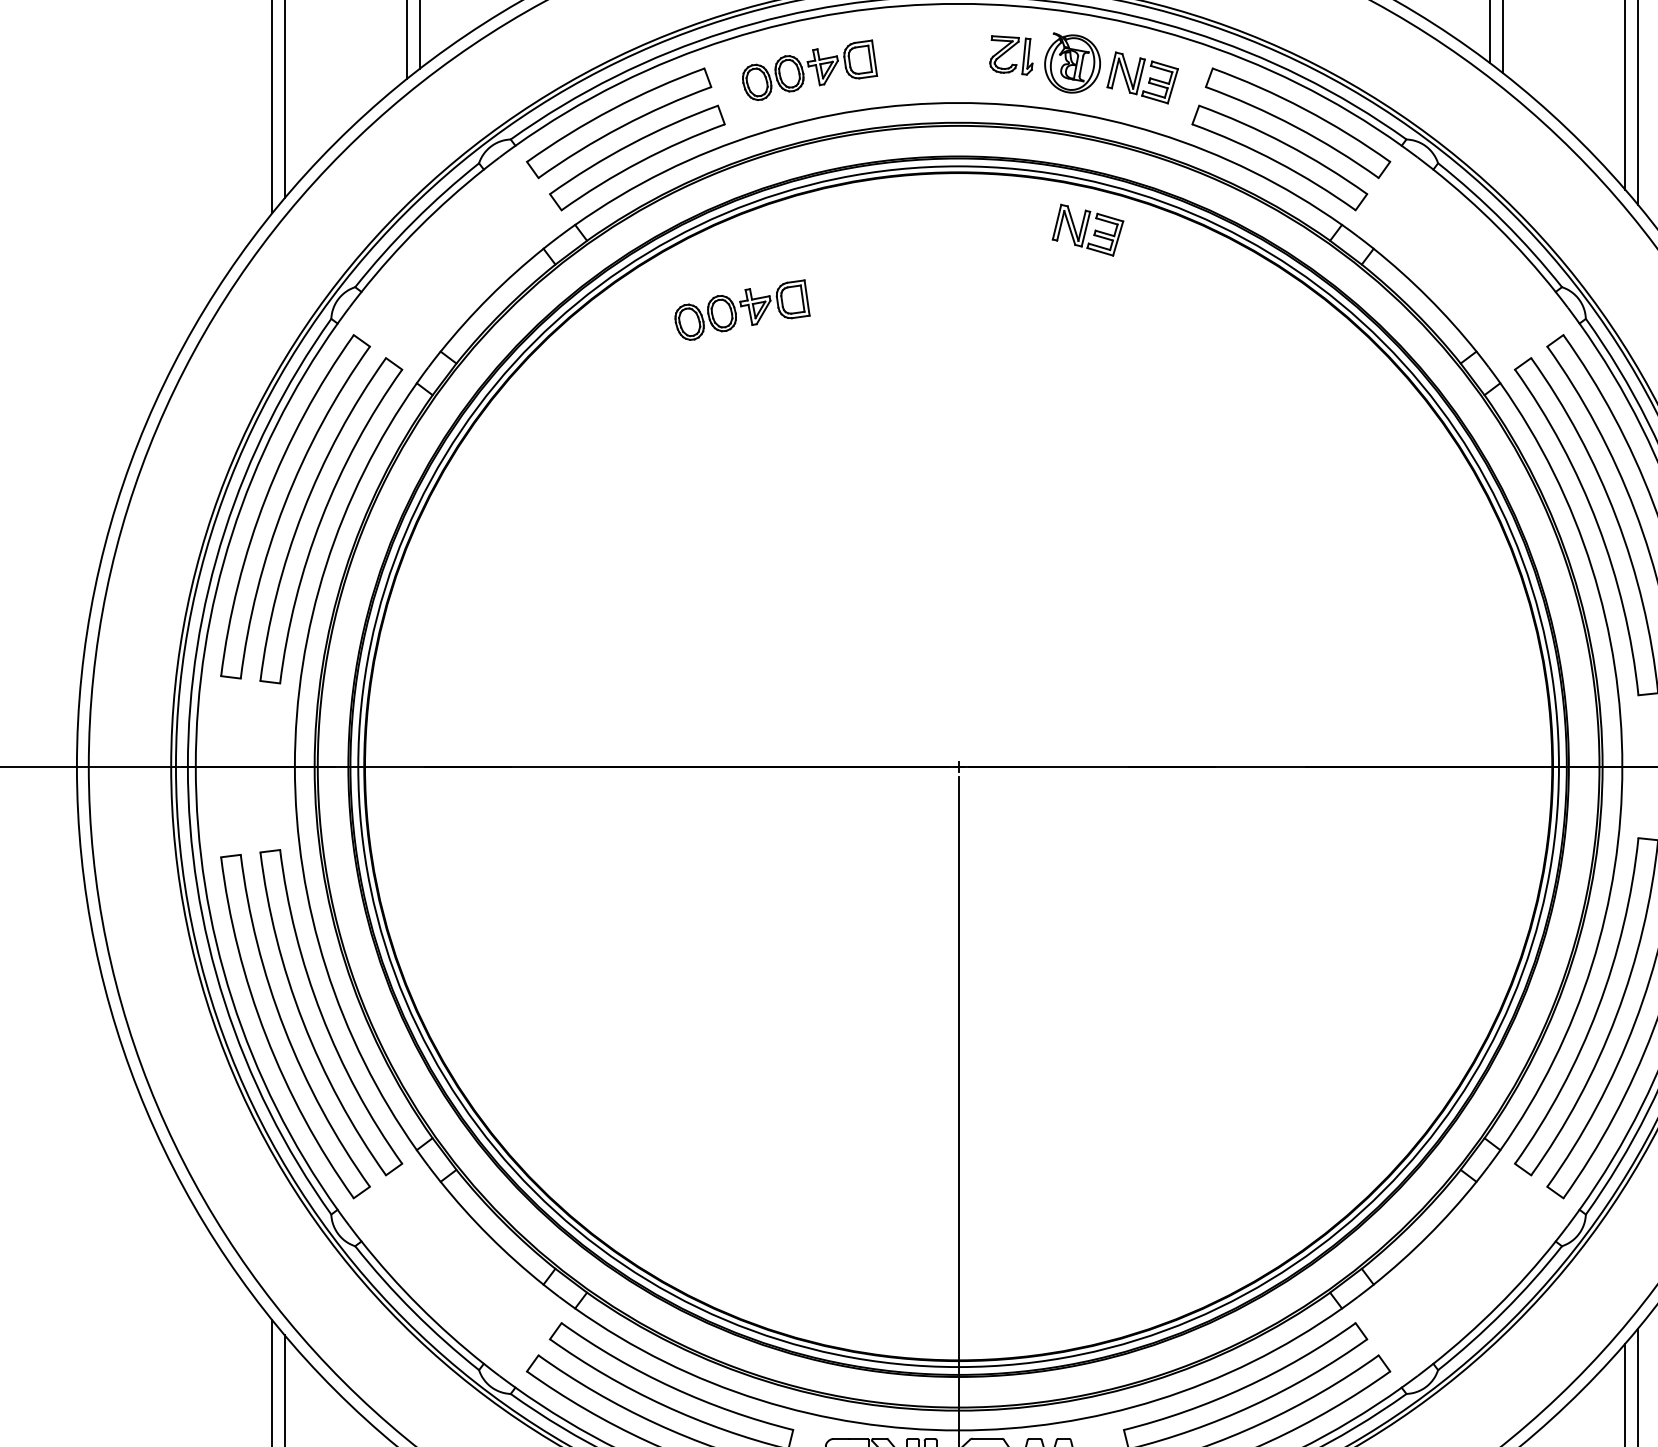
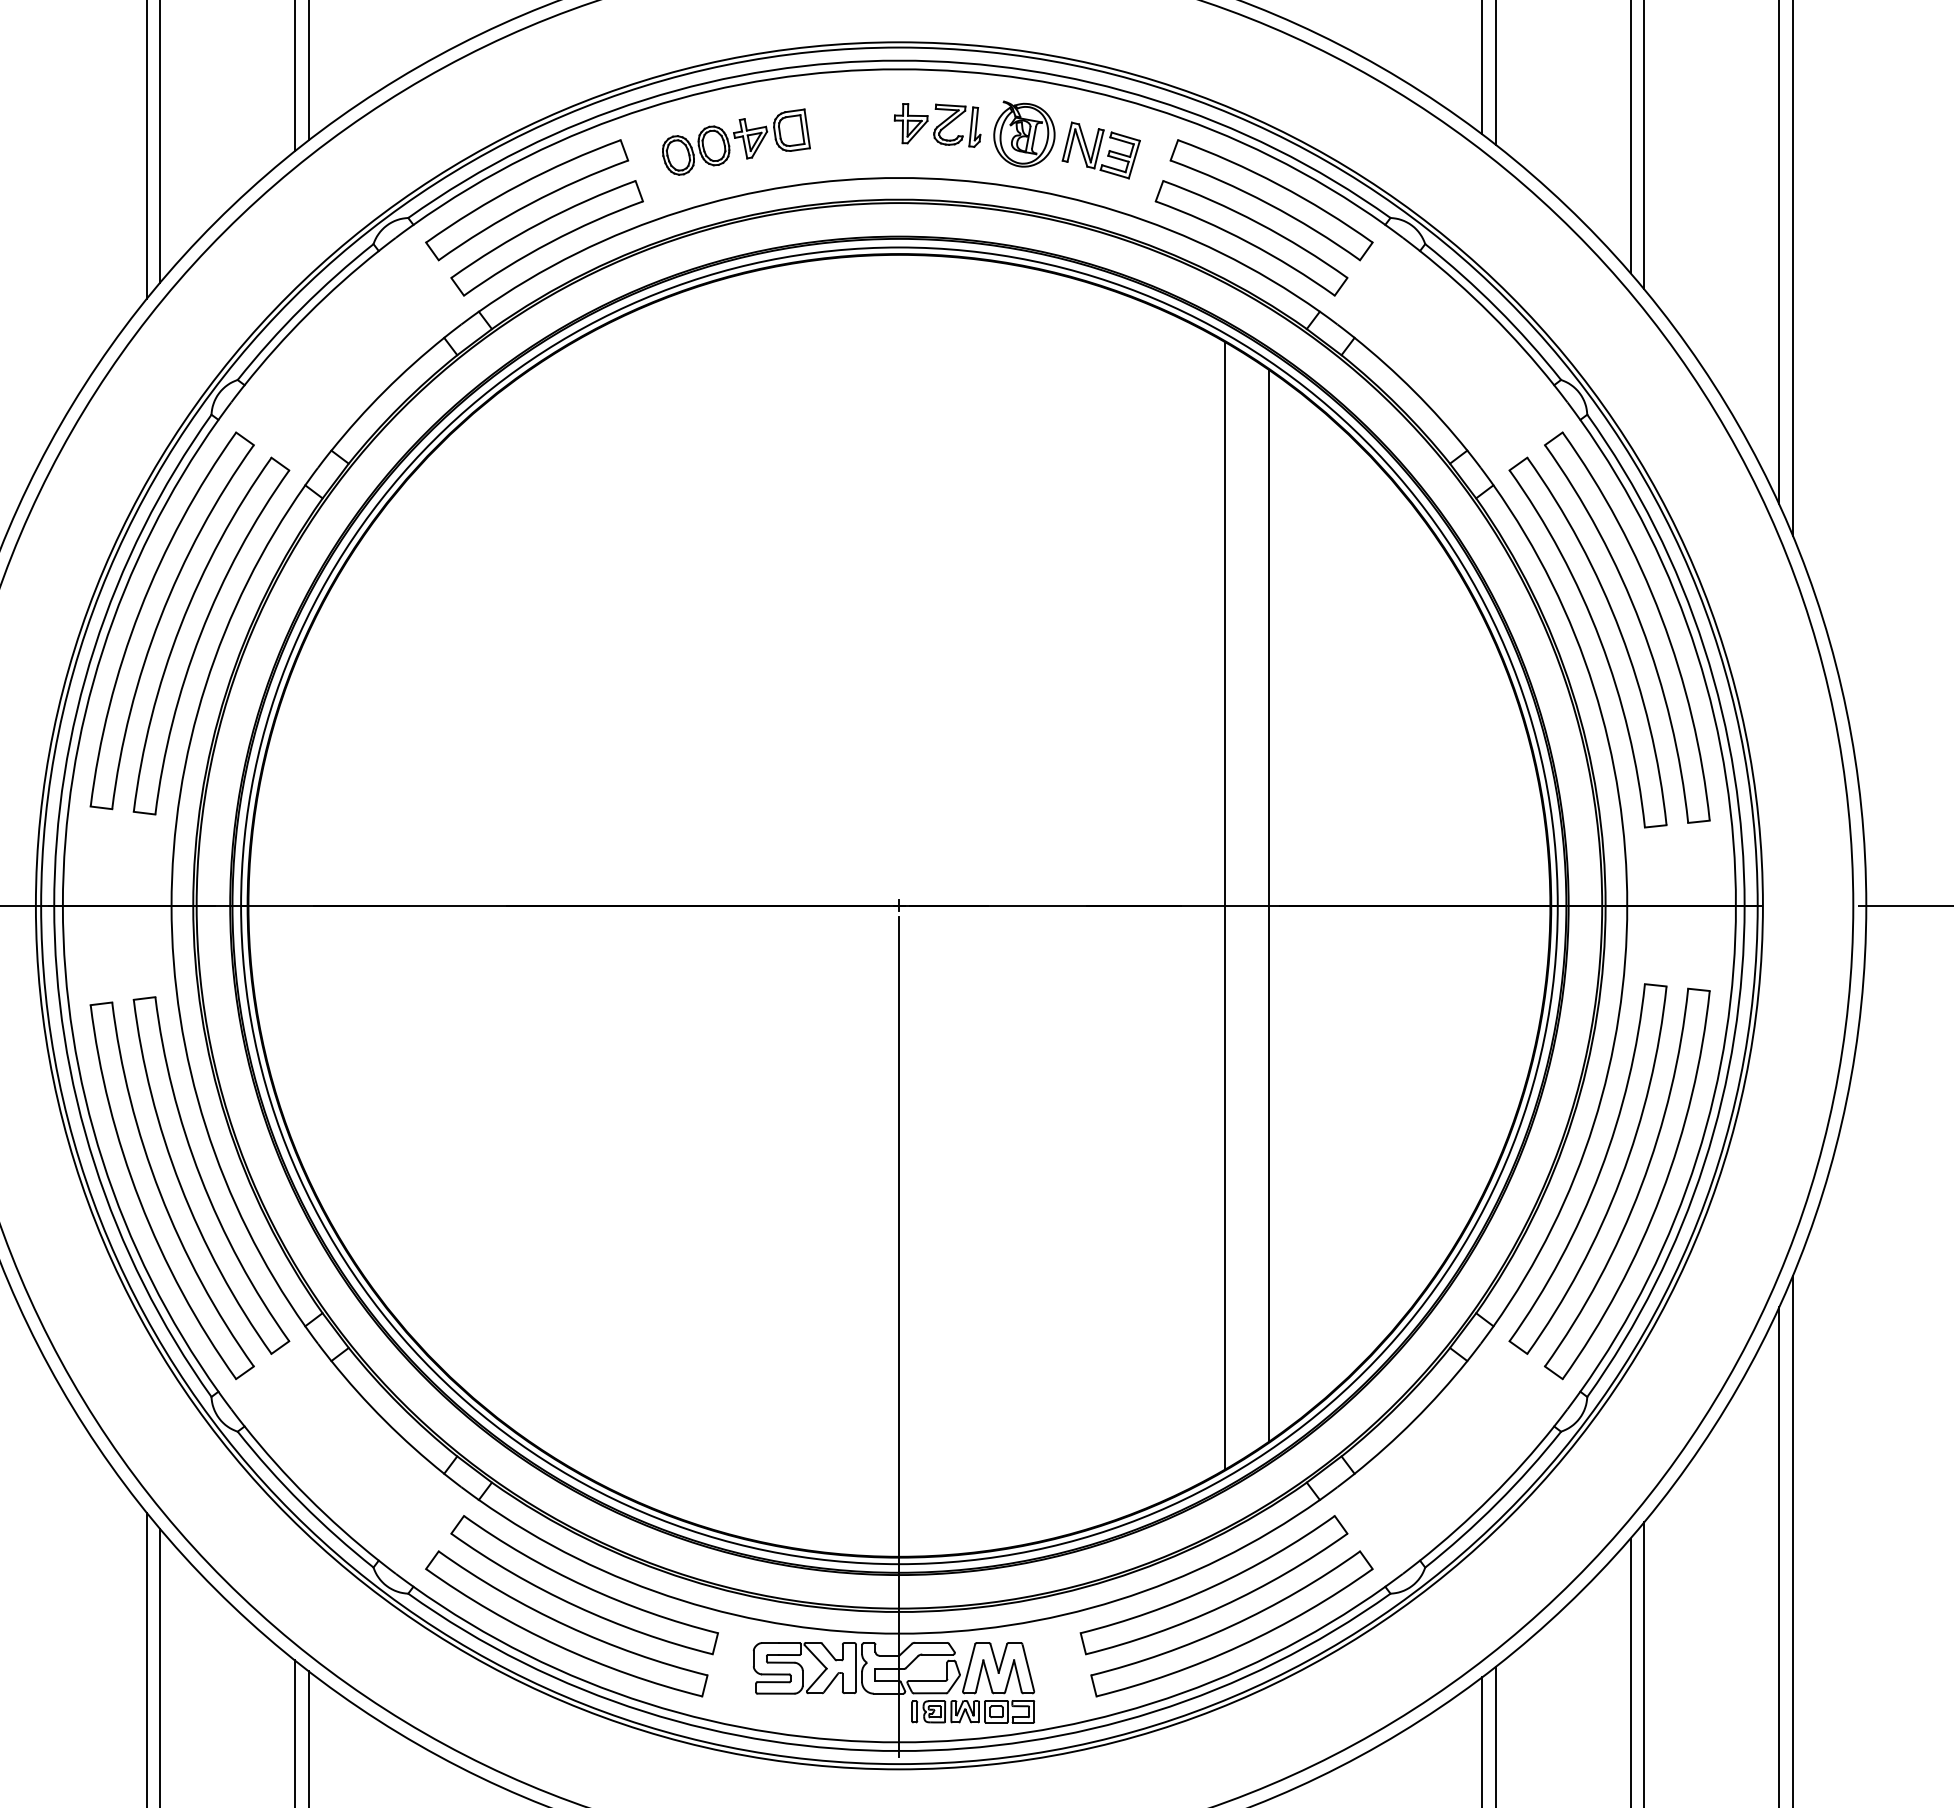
part: (968, 53) -> (910, 123), added
part: (1087, 230) -> (1040, 317), removed
part: (742, 309) -> (662, 404), removed
line: (1255, 766) -> (1225, 905), added
line: (1295, 766) -> (1268, 905), added

